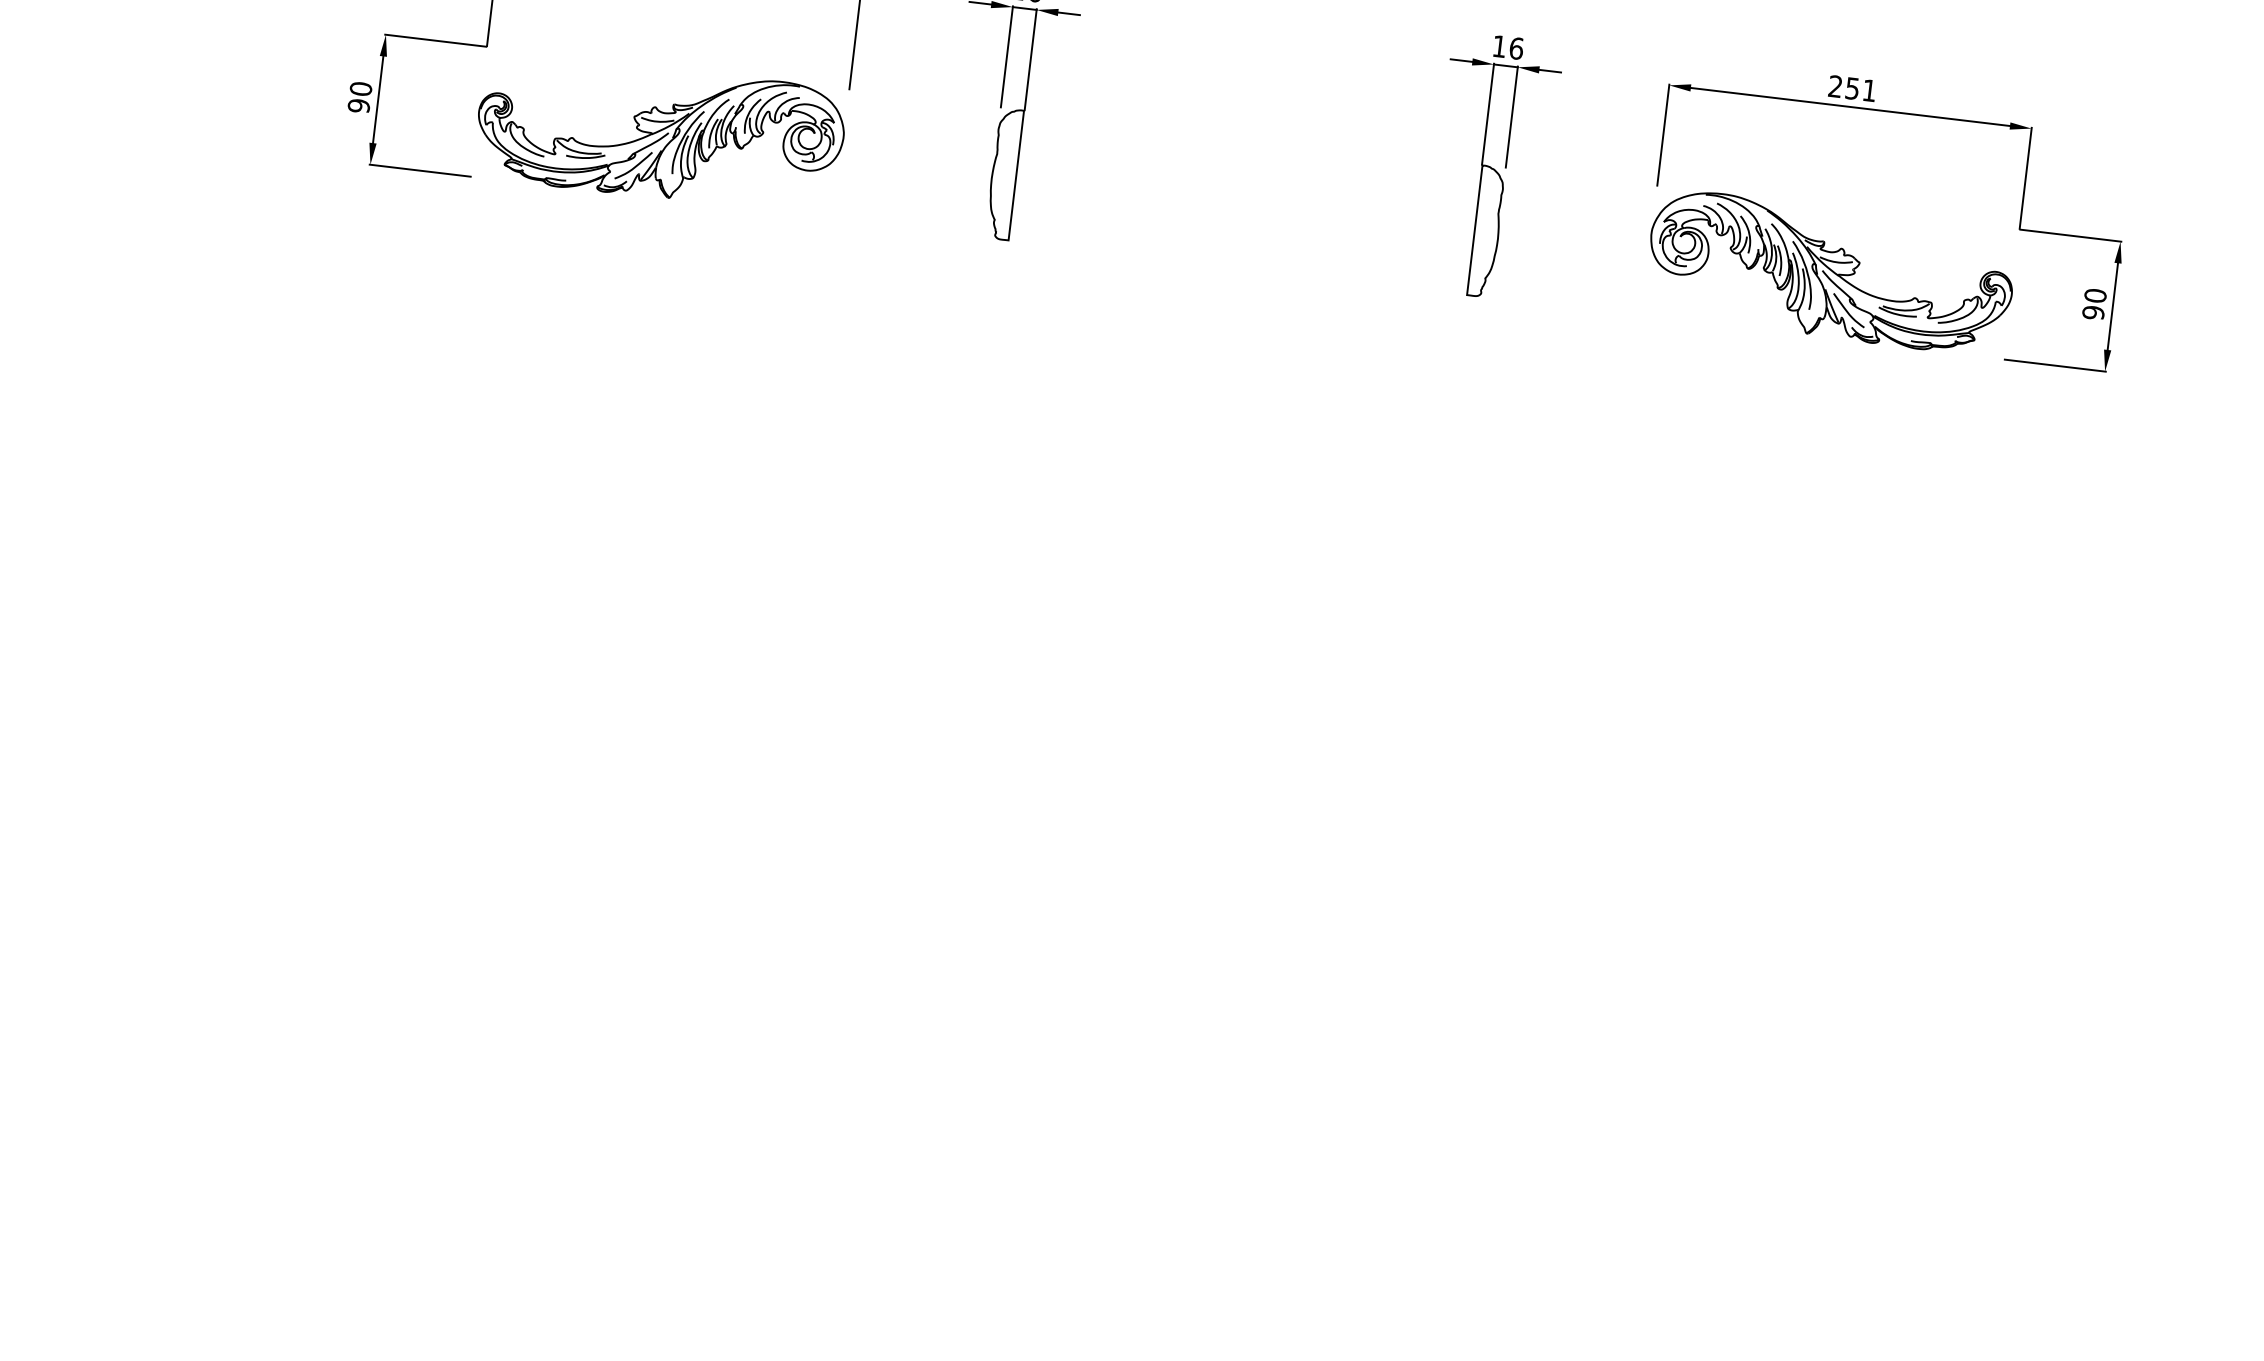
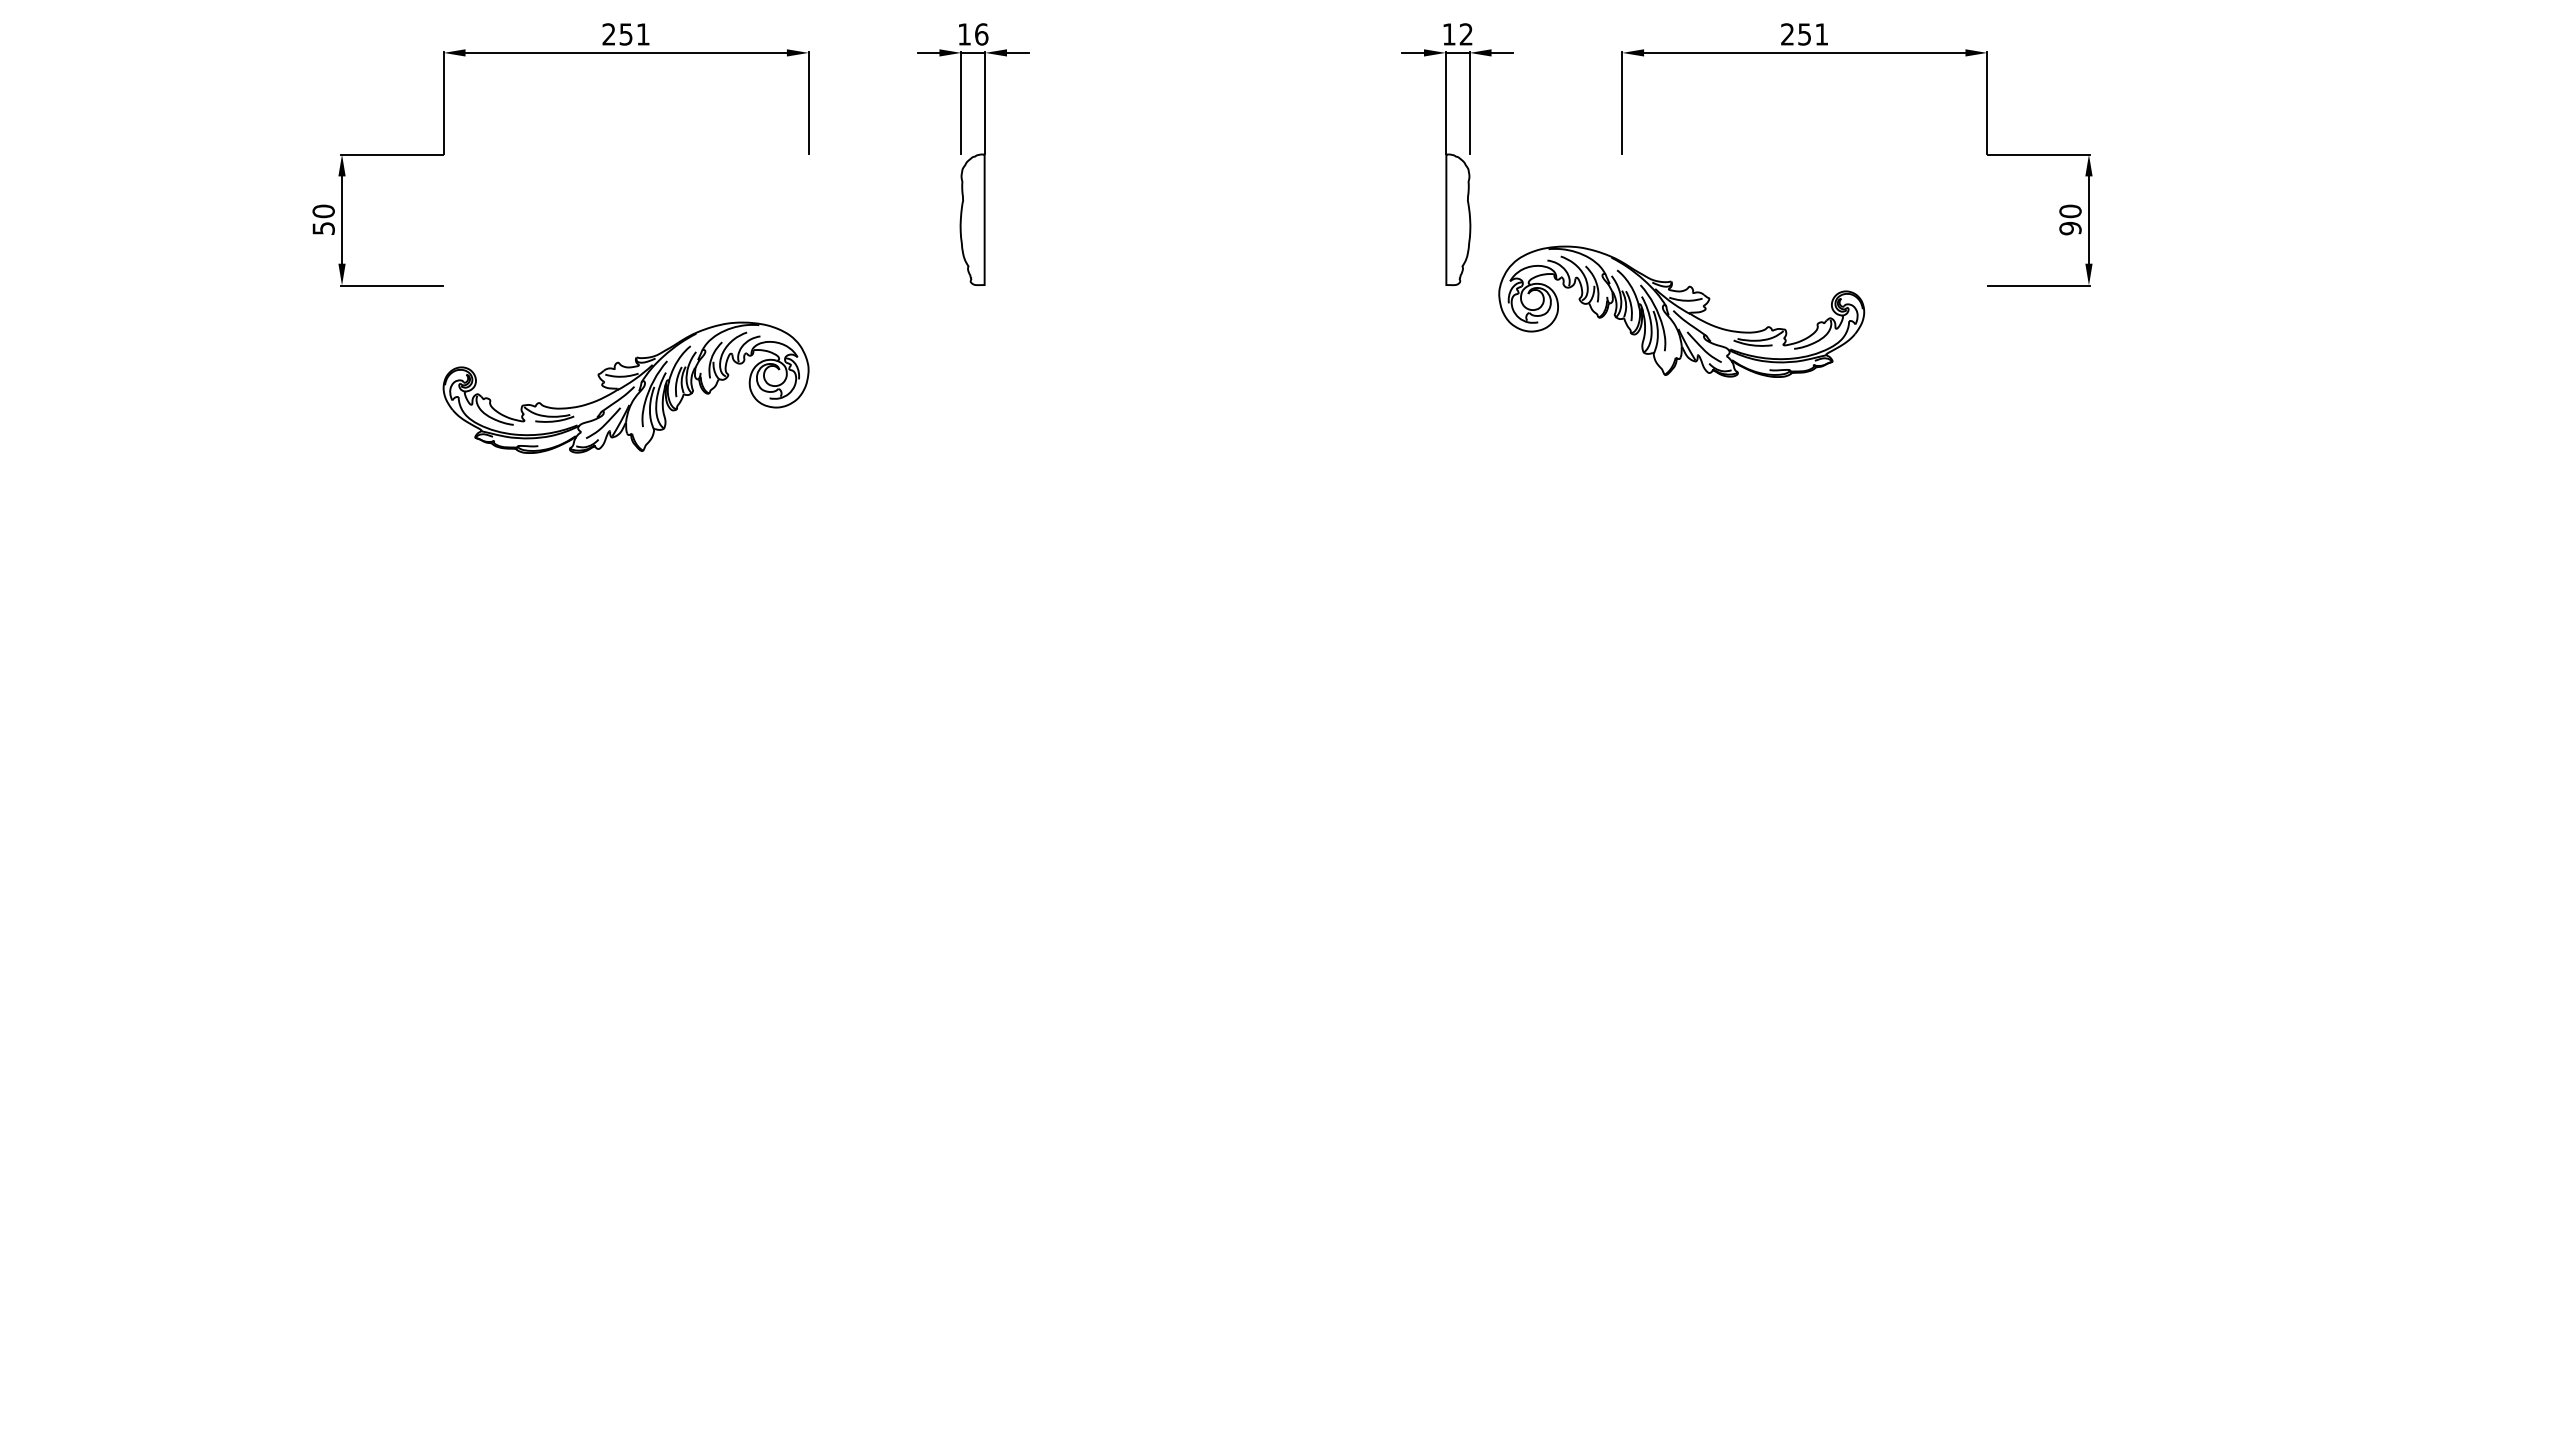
text: (1516, 48) -> (1466, 34), 16 -> 12
text: (358, 105) -> (323, 228), 90 -> 50
part: (659, 132) -> (625, 387), moved
part: (1830, 272) -> (1681, 311), moved

